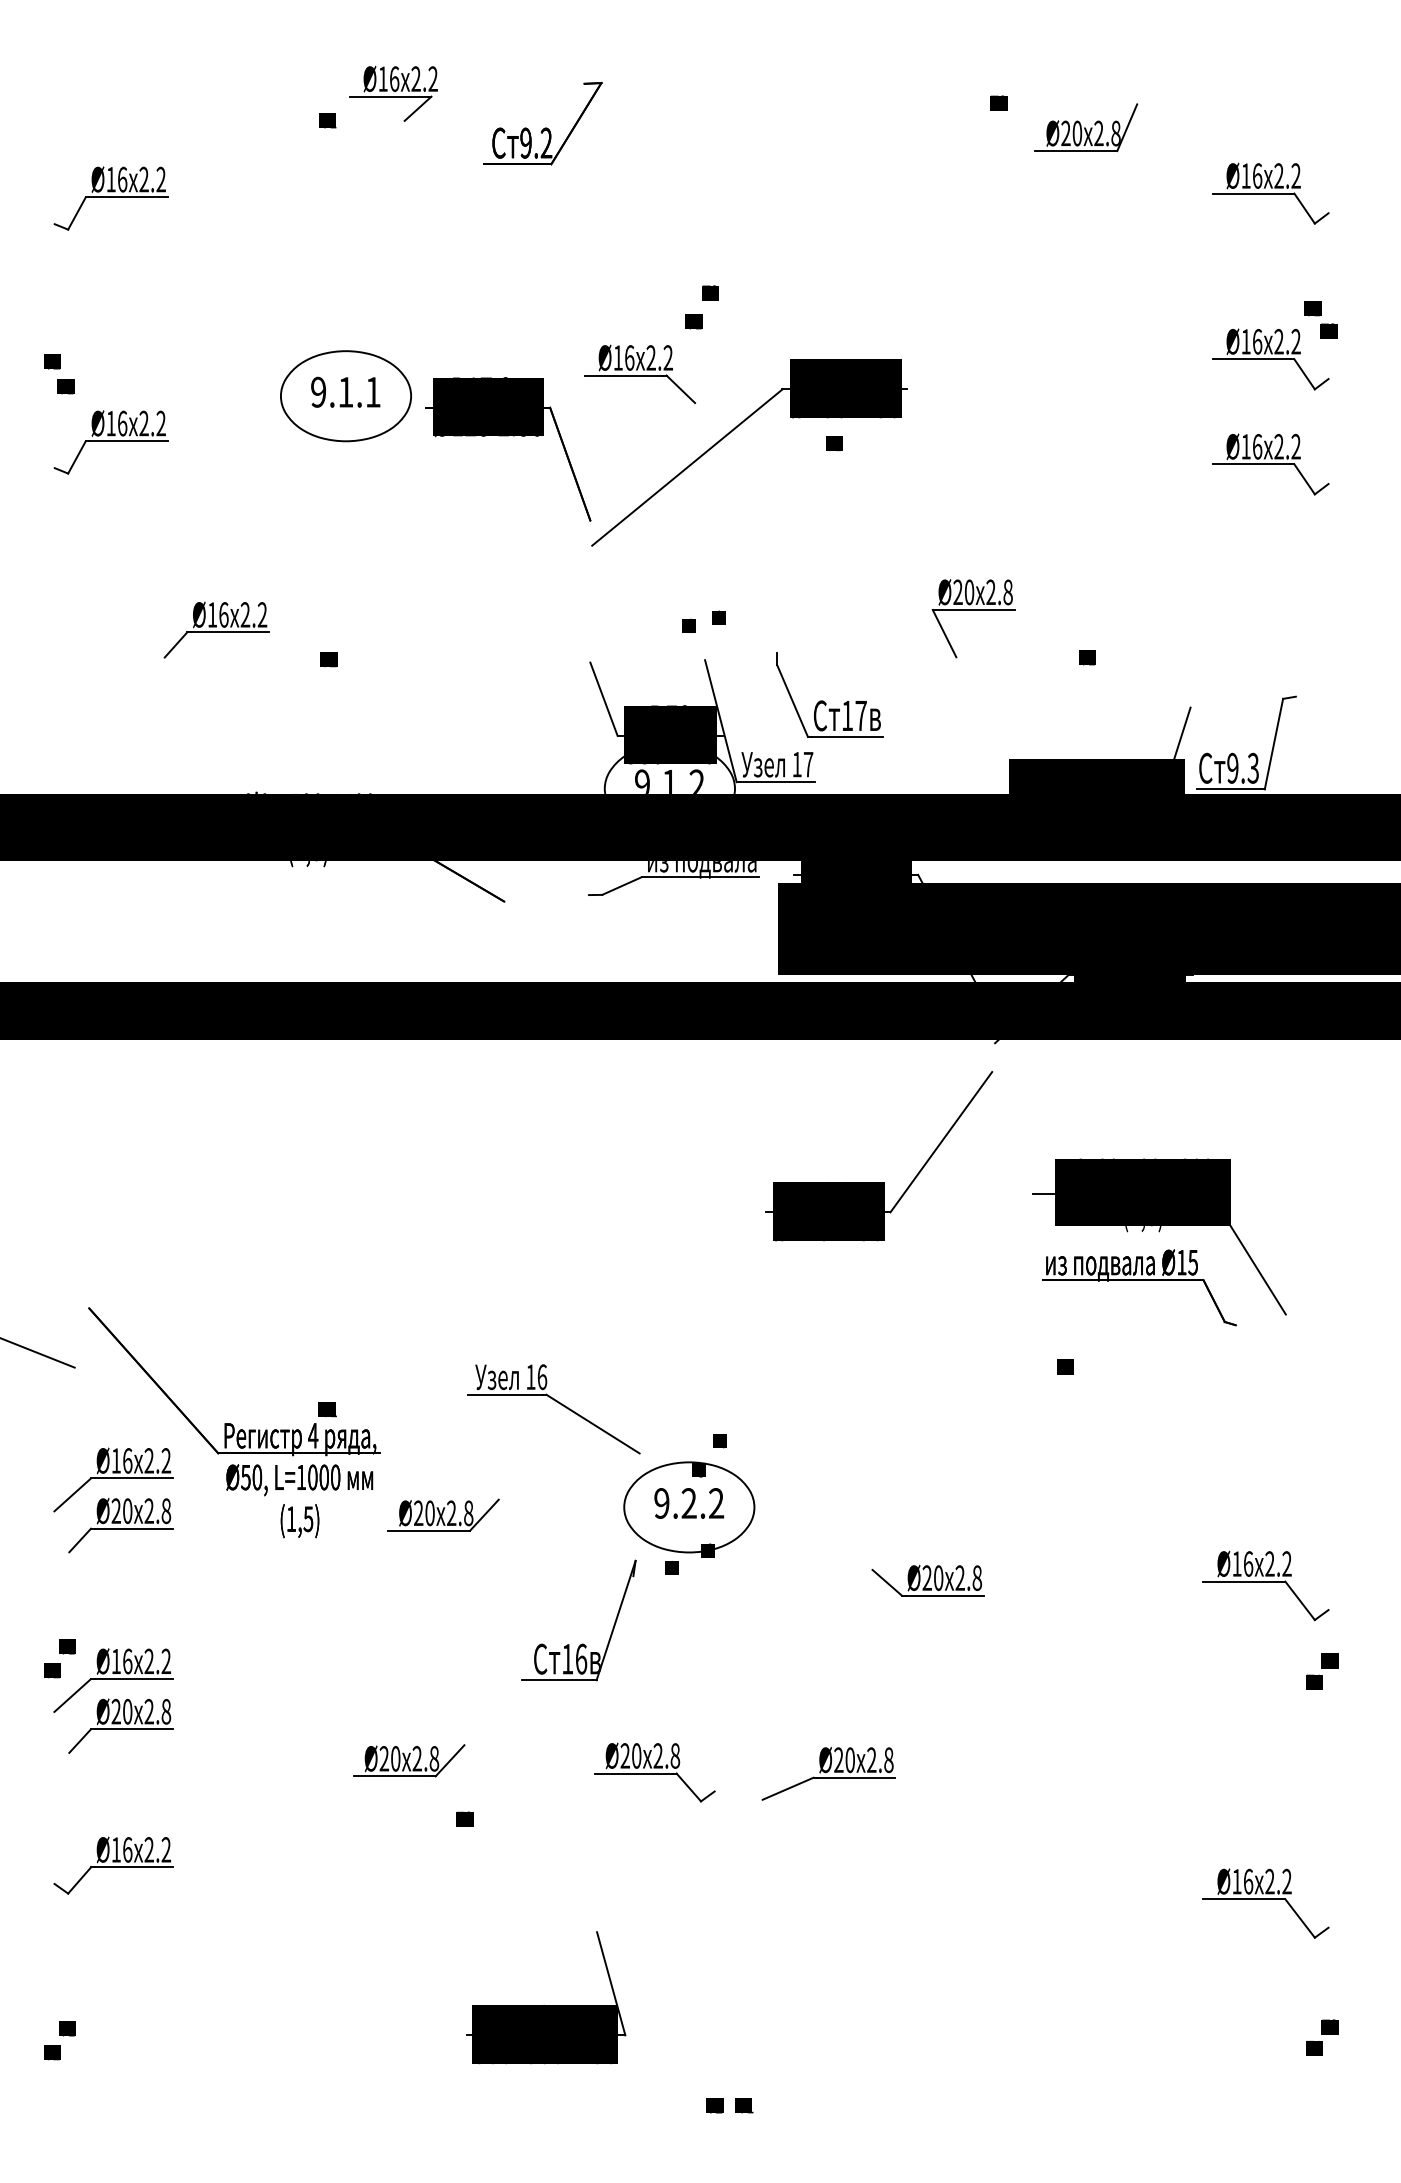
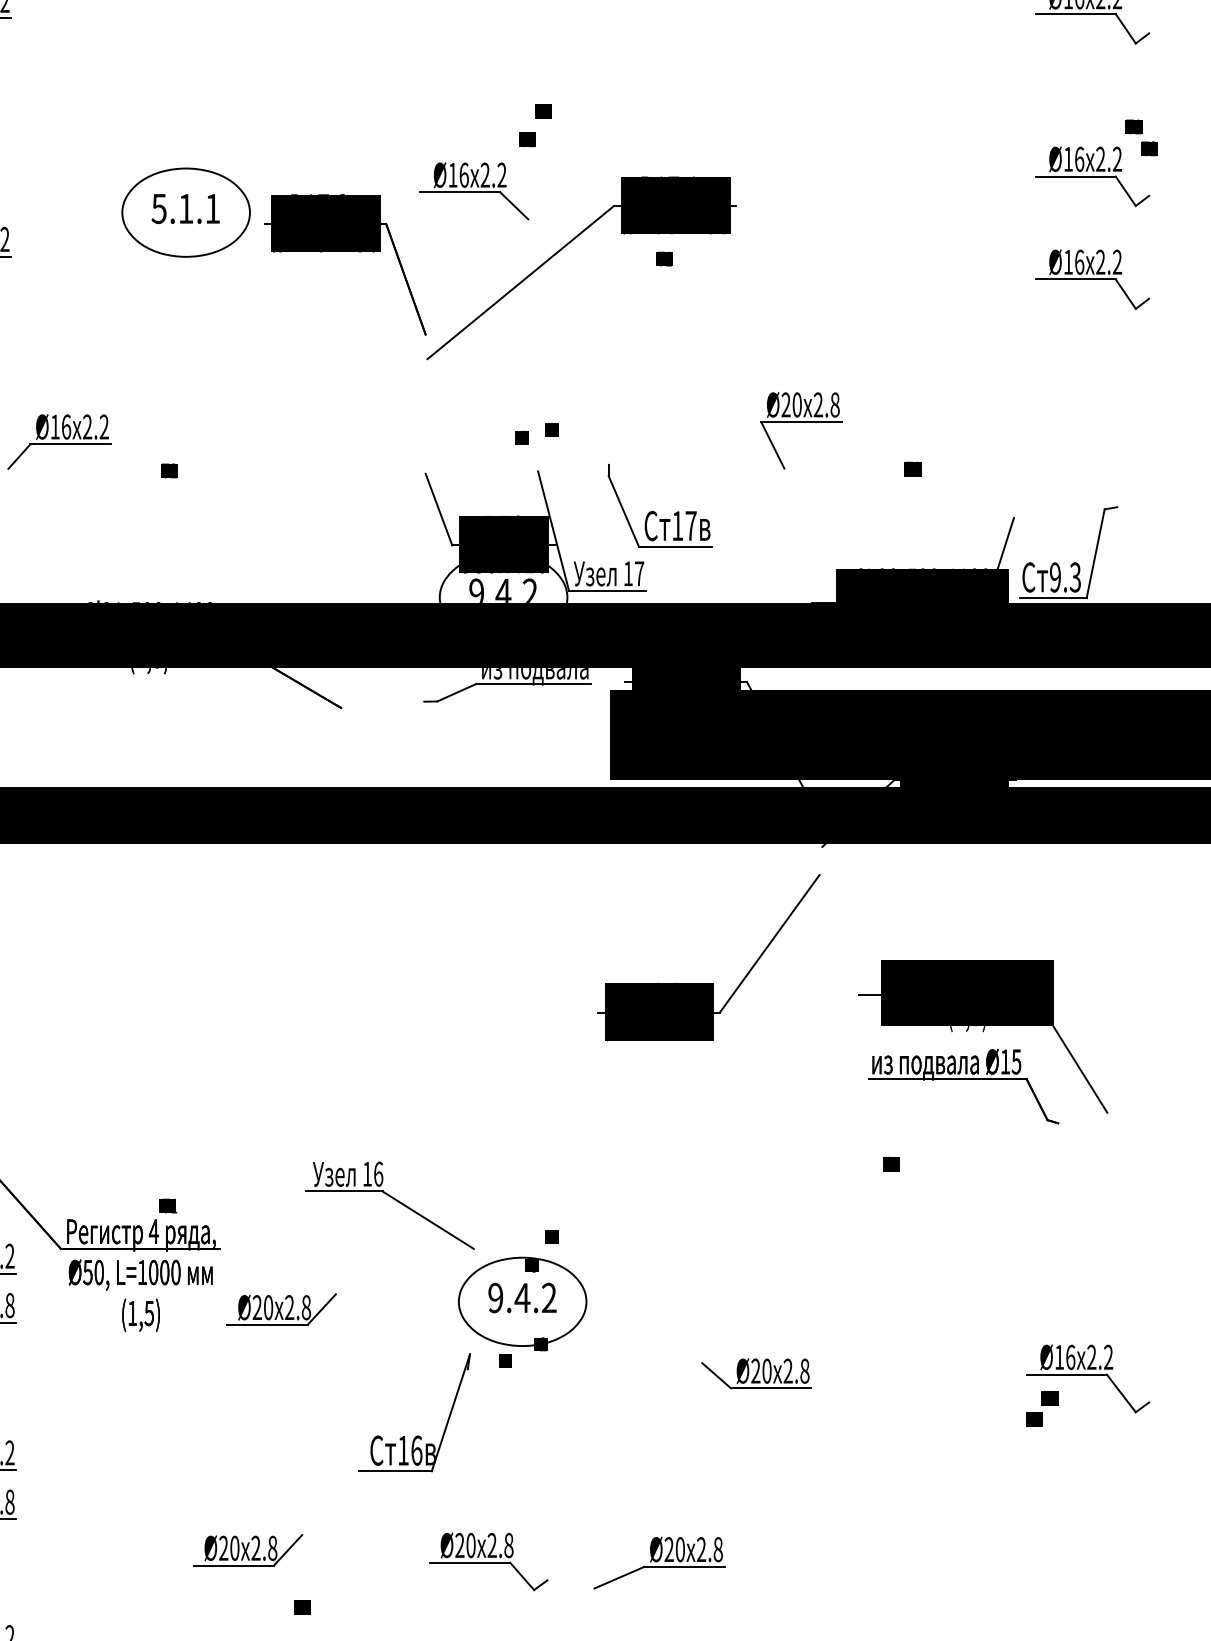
text: (317, 391) -> (158, 208), 9.1.1 -> 5.1.1
text: (669, 781) -> (503, 590), 9.1.2 -> 9.4.2
text: (689, 1503) -> (522, 1298), 9.2.2 -> 9.4.2
text: (1322, 1671) -> (1042, 1408), moved

